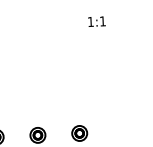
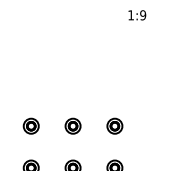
text: (103, 21) -> (143, 15), 1:1 -> 1:9

